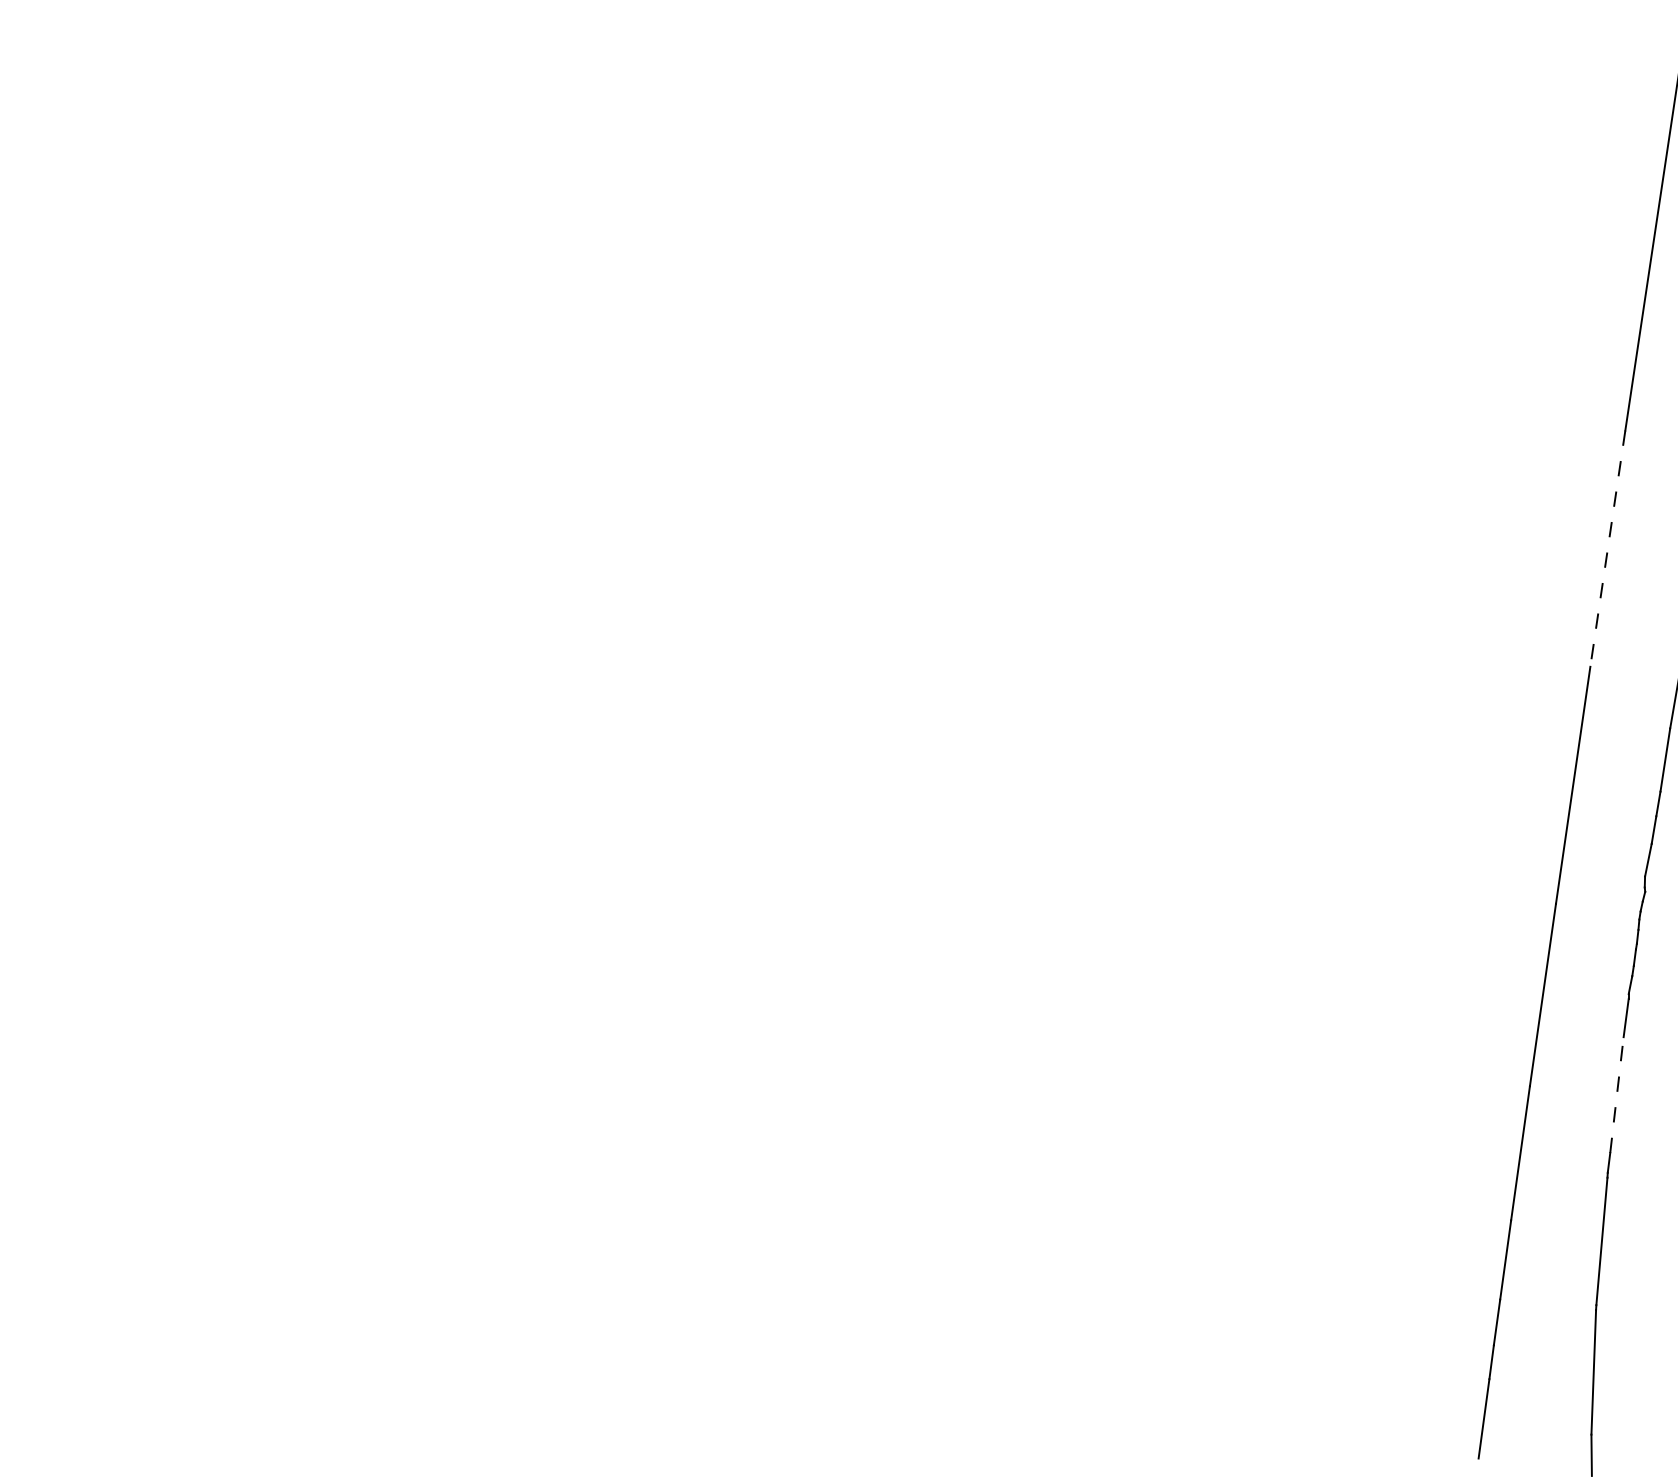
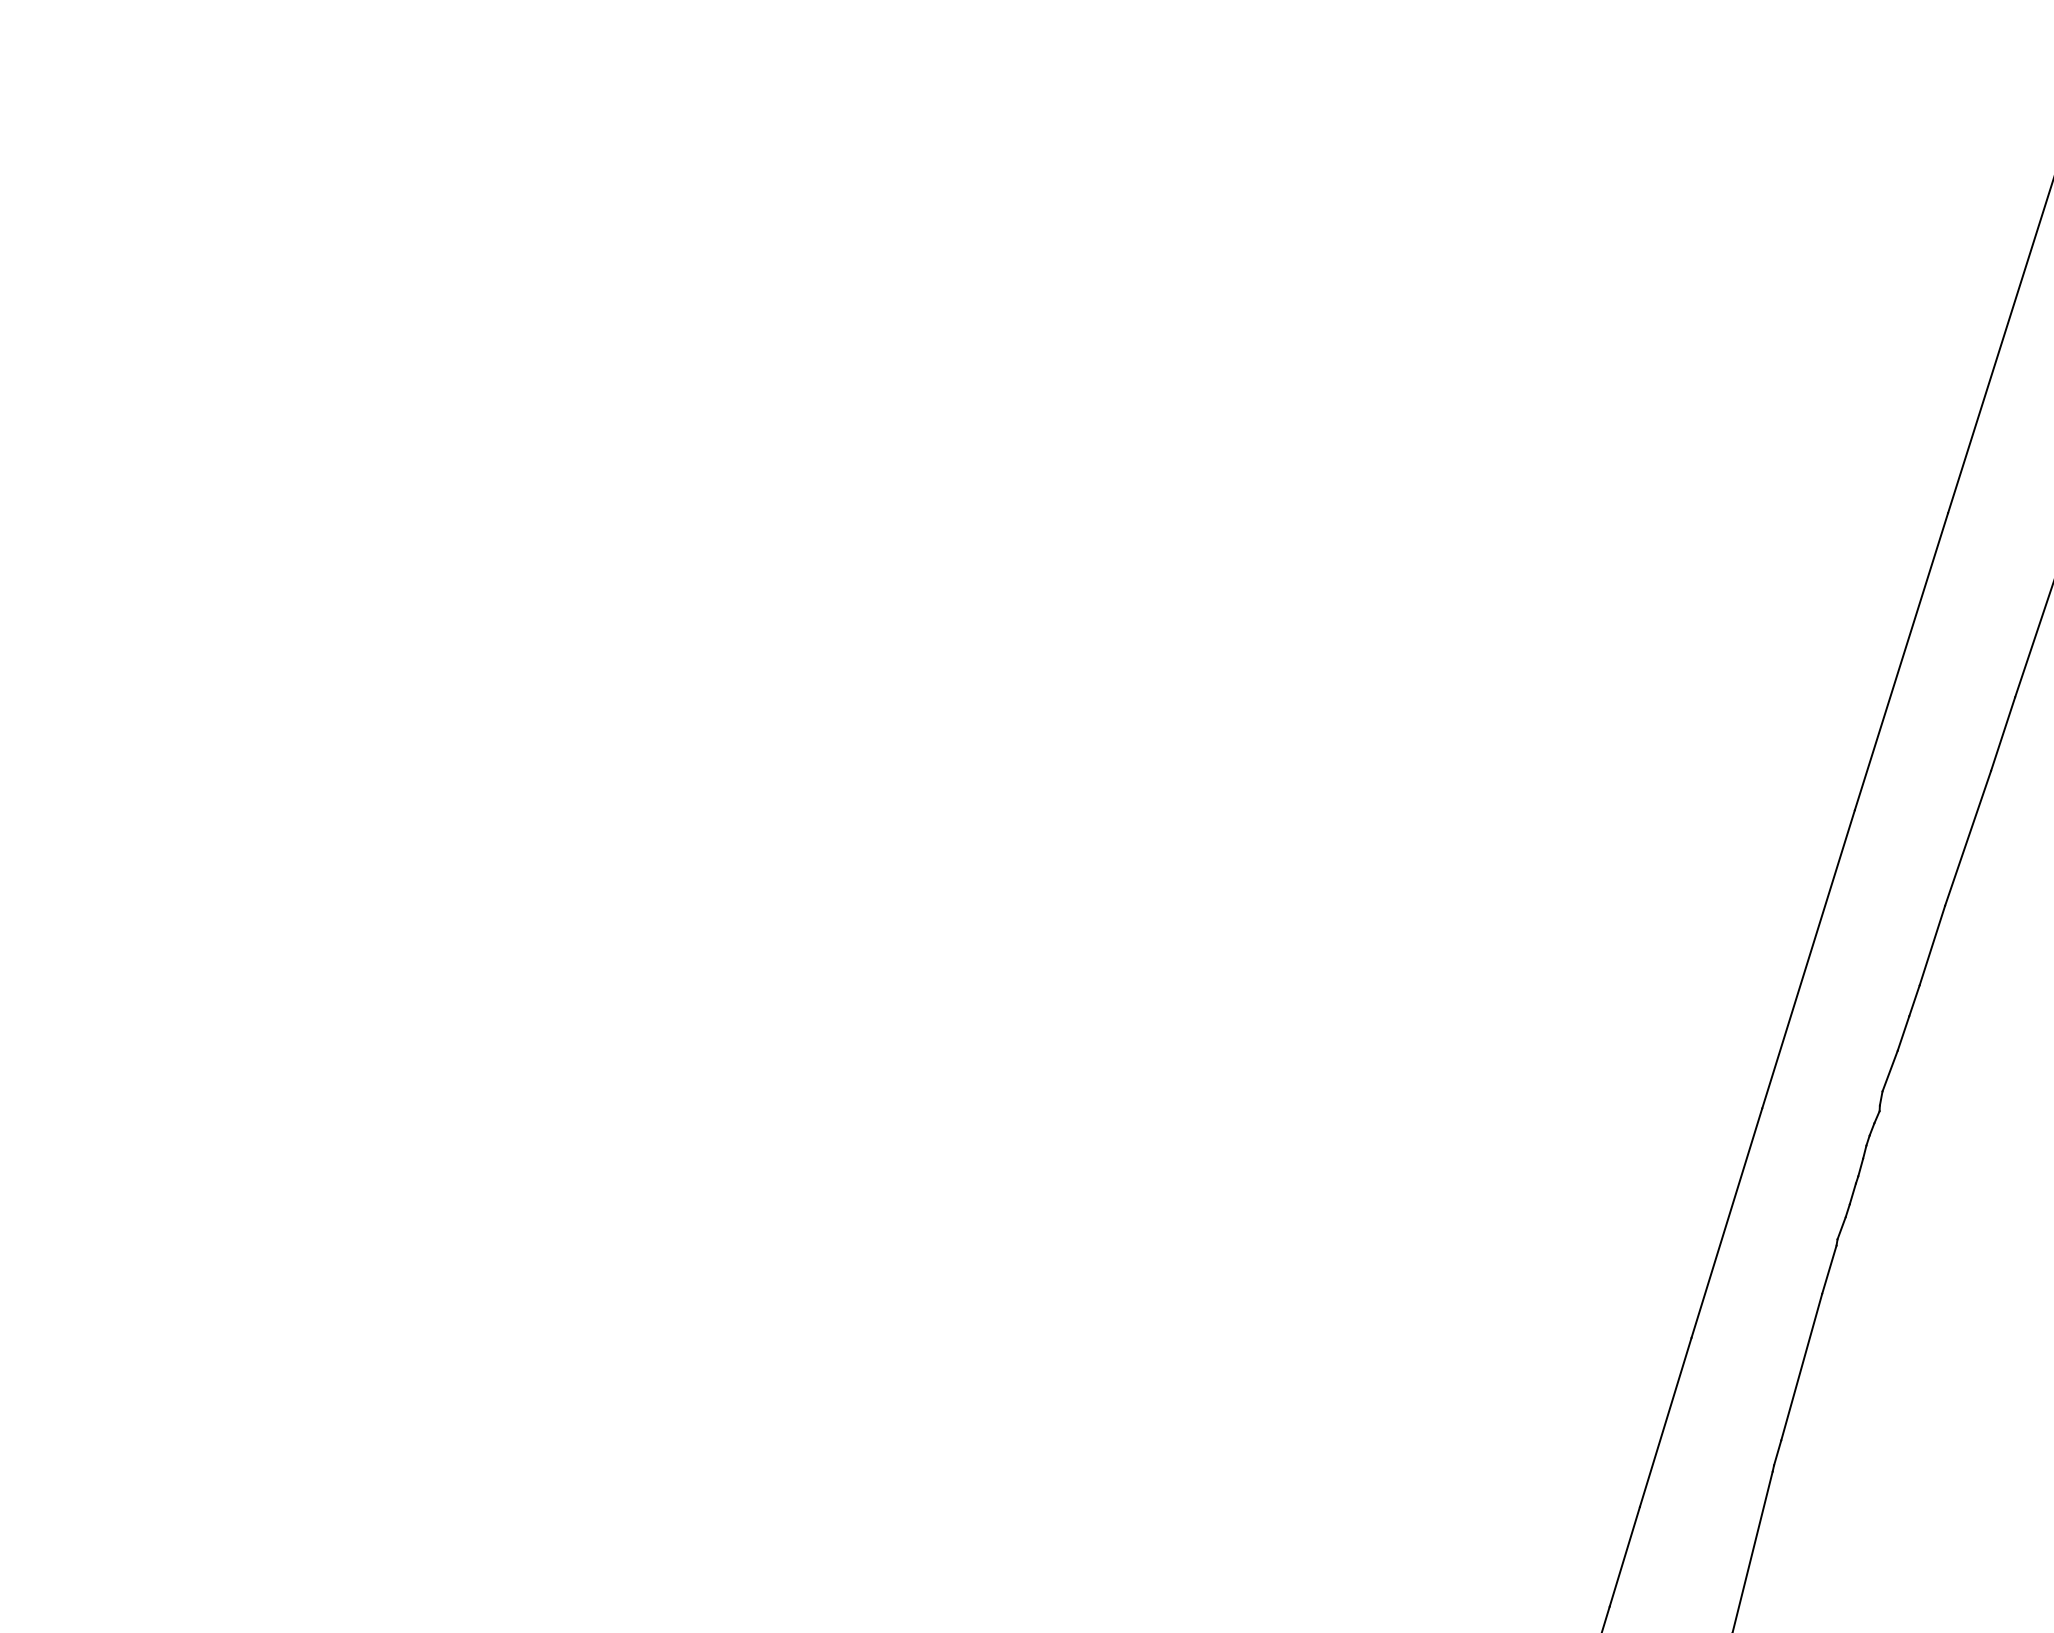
line: (1607, 549) -> (1900, 662), dashed -> solid
line: (1617, 1094) -> (1802, 1366), dashed -> solid

